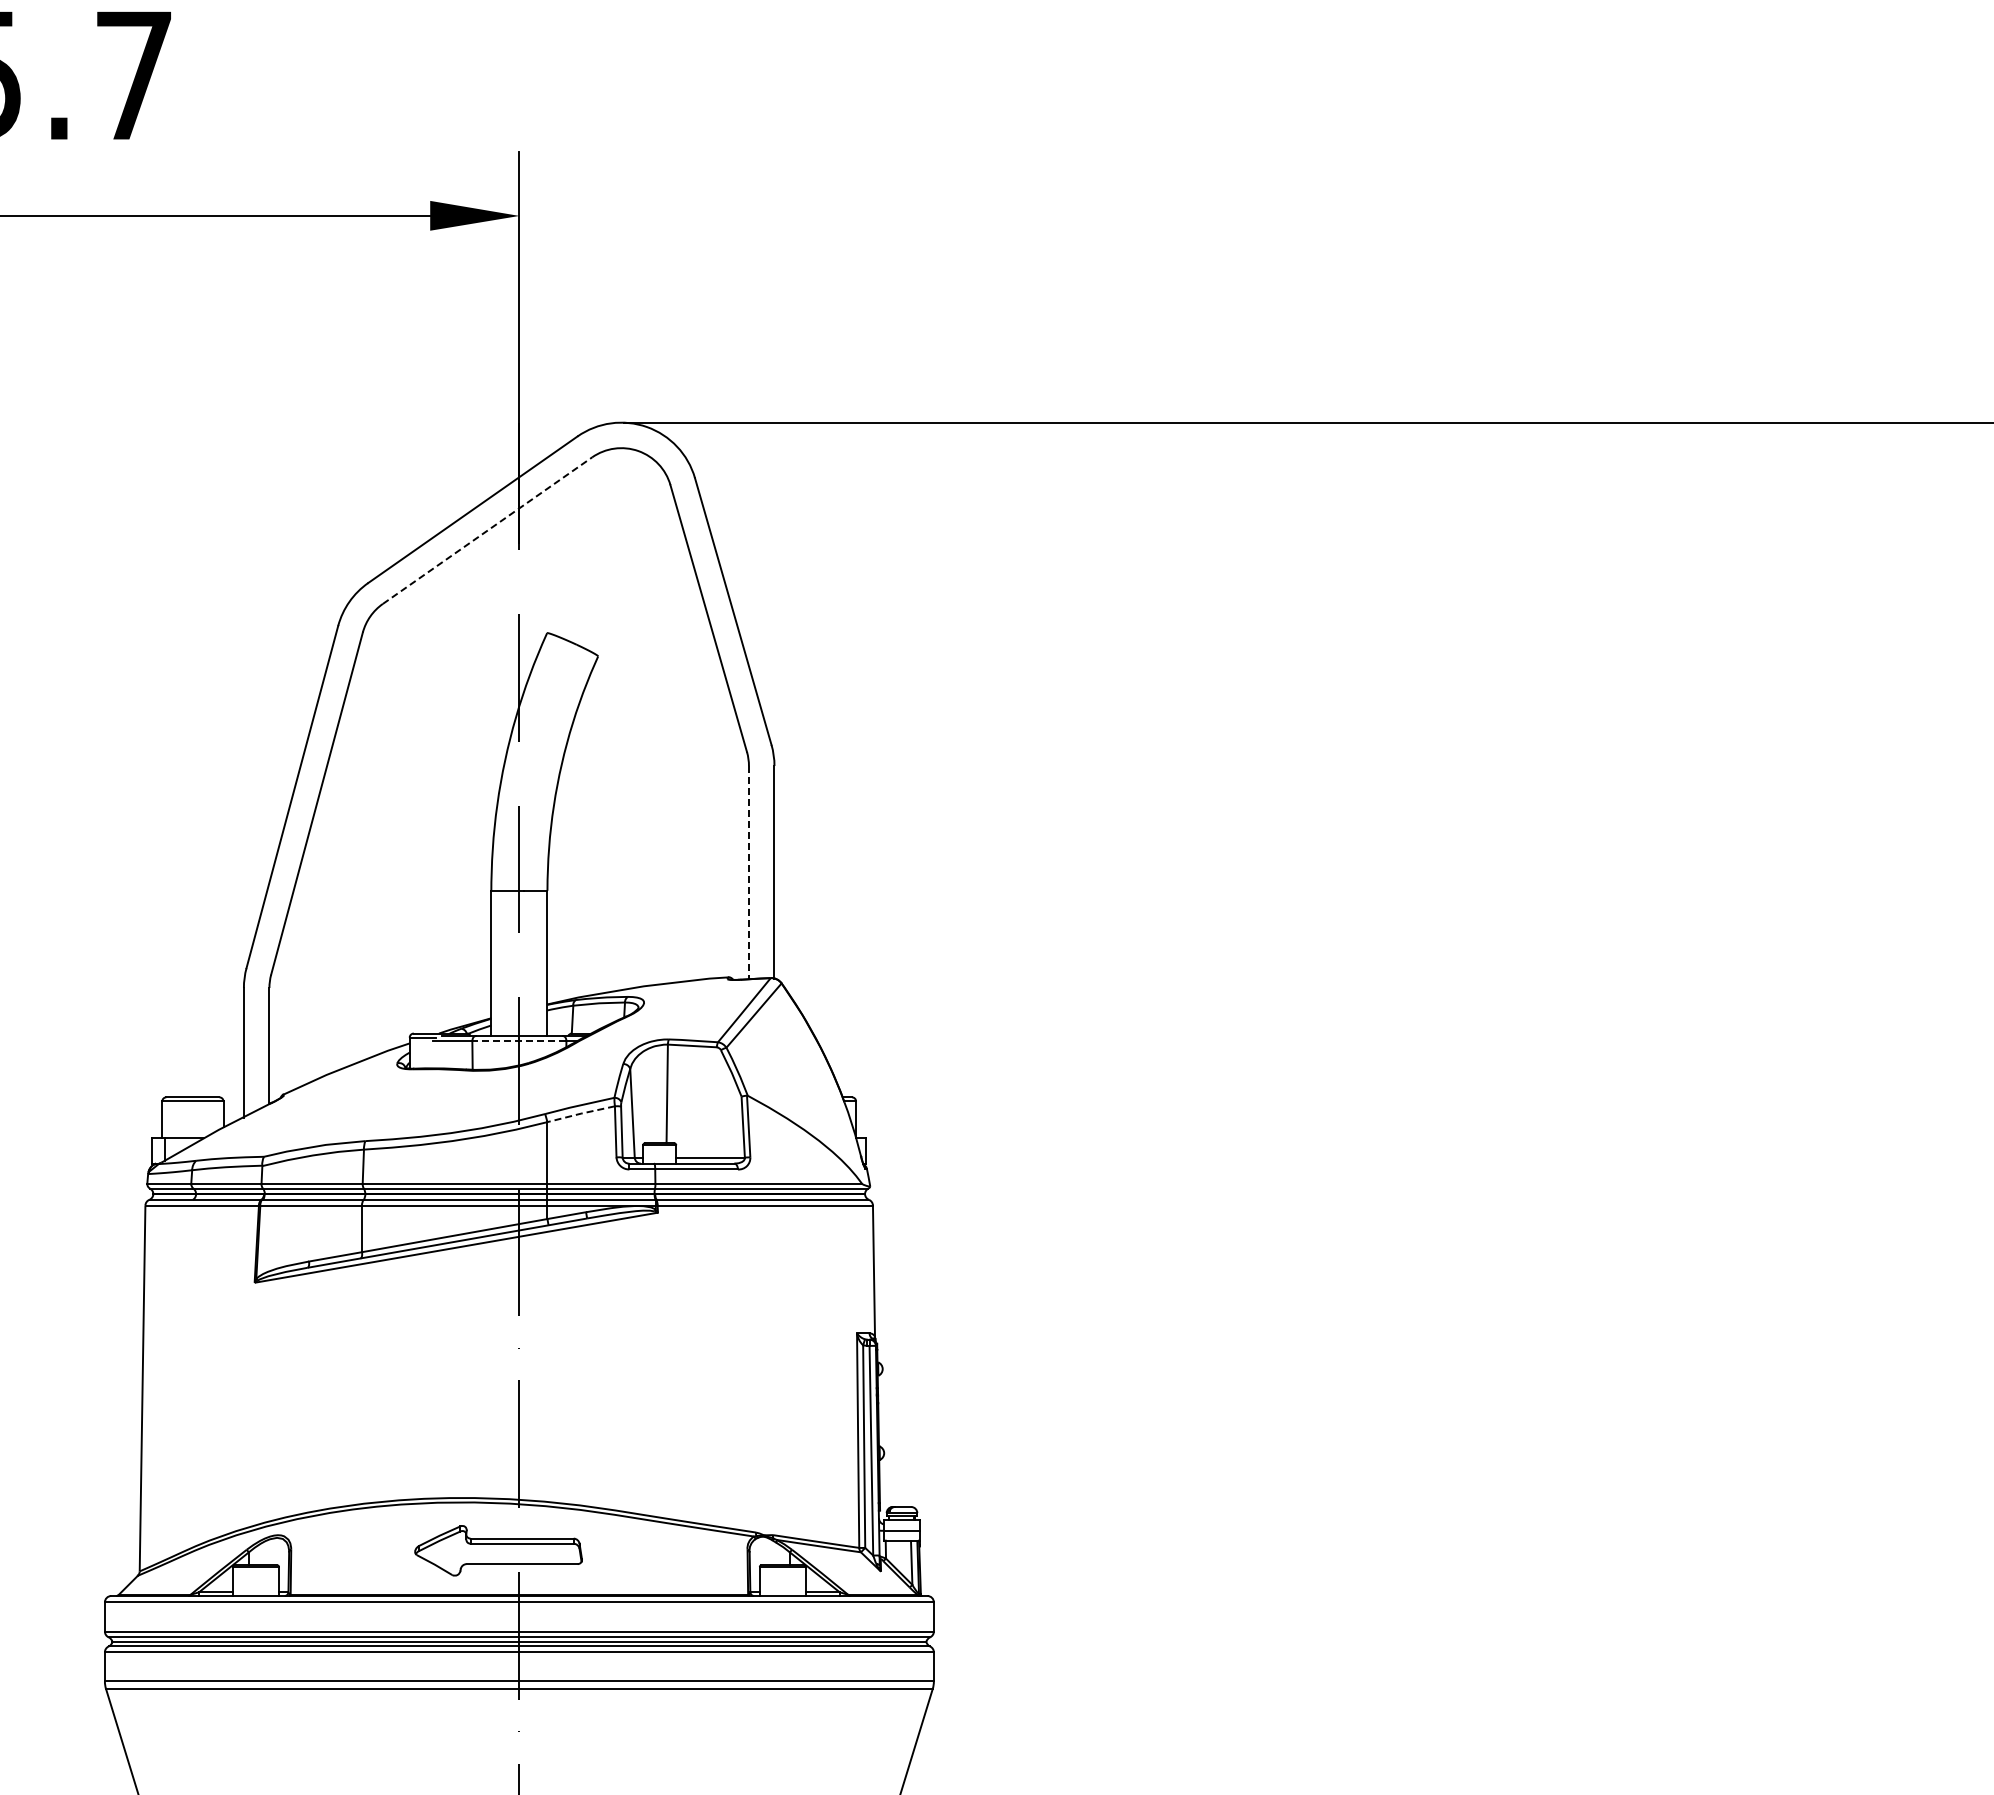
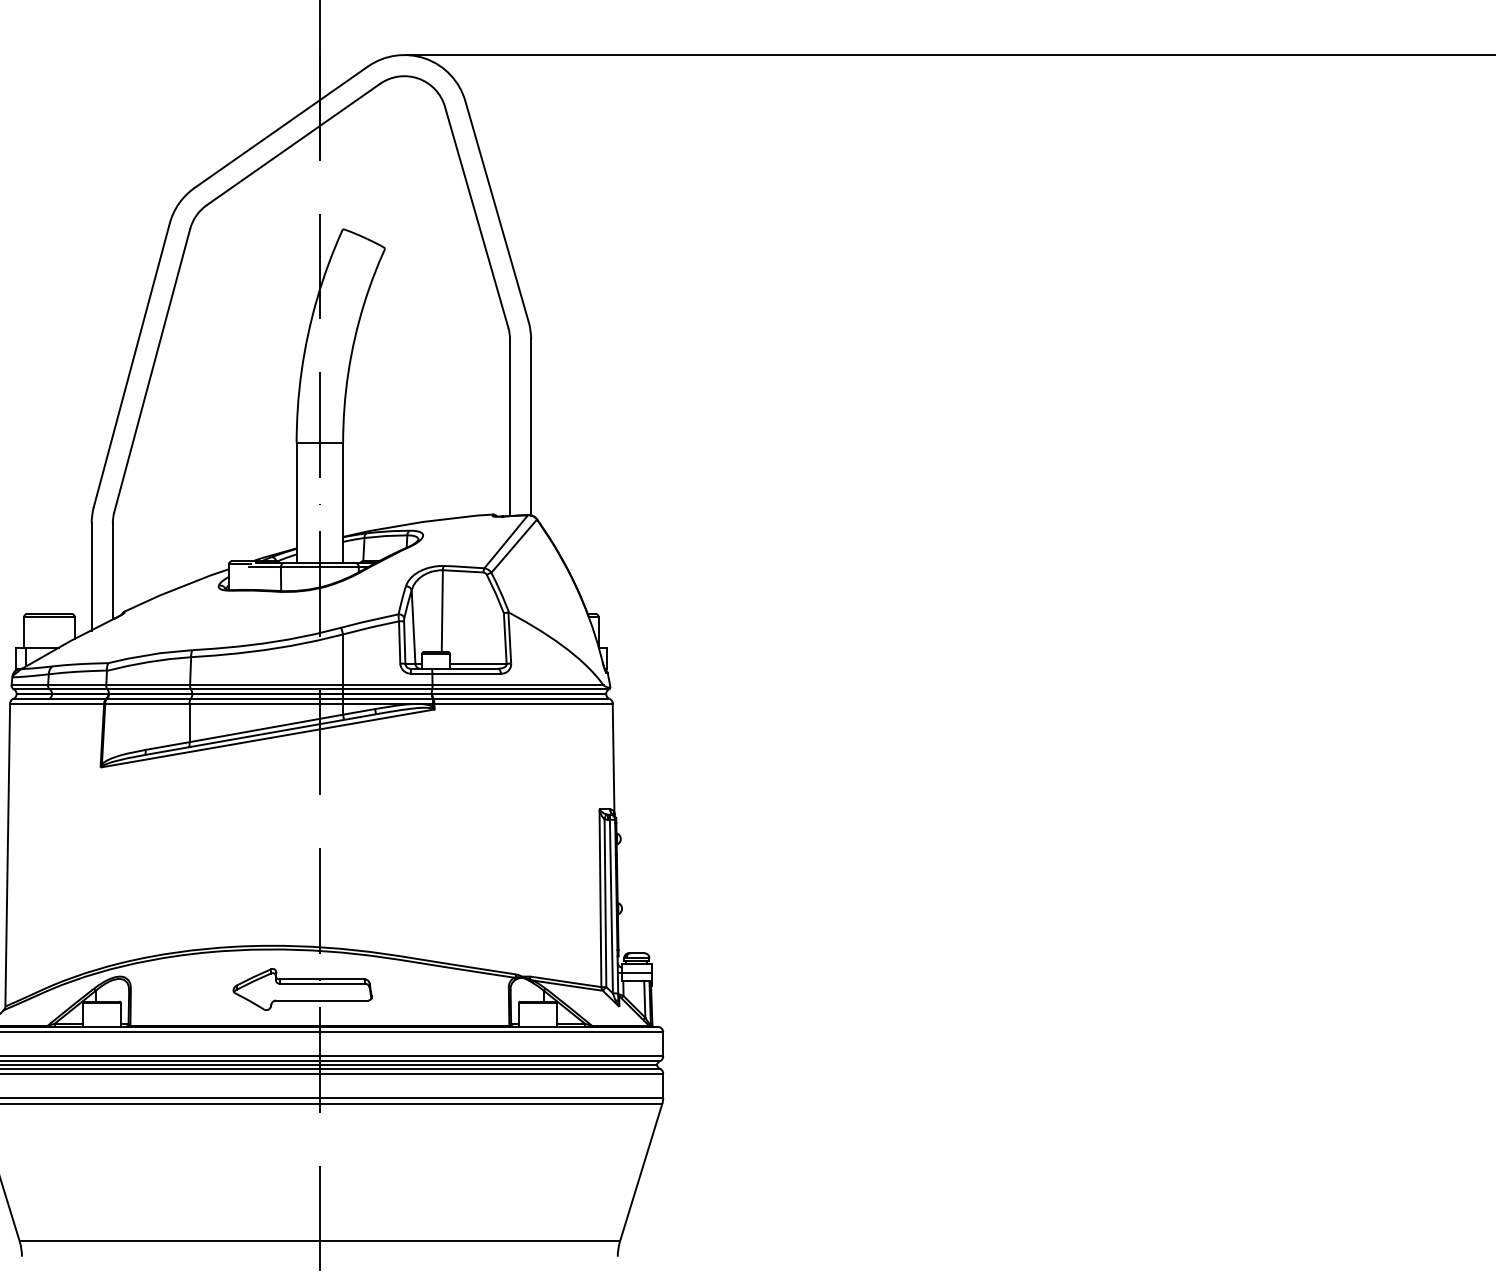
line: (487, 530) -> (293, 144), dashed -> solid
line: (748, 872) -> (509, 427), dashed -> solid
line: (518, 1041) -> (319, 567), dashed -> solid
line: (581, 1113) -> (371, 627), dashed -> solid

